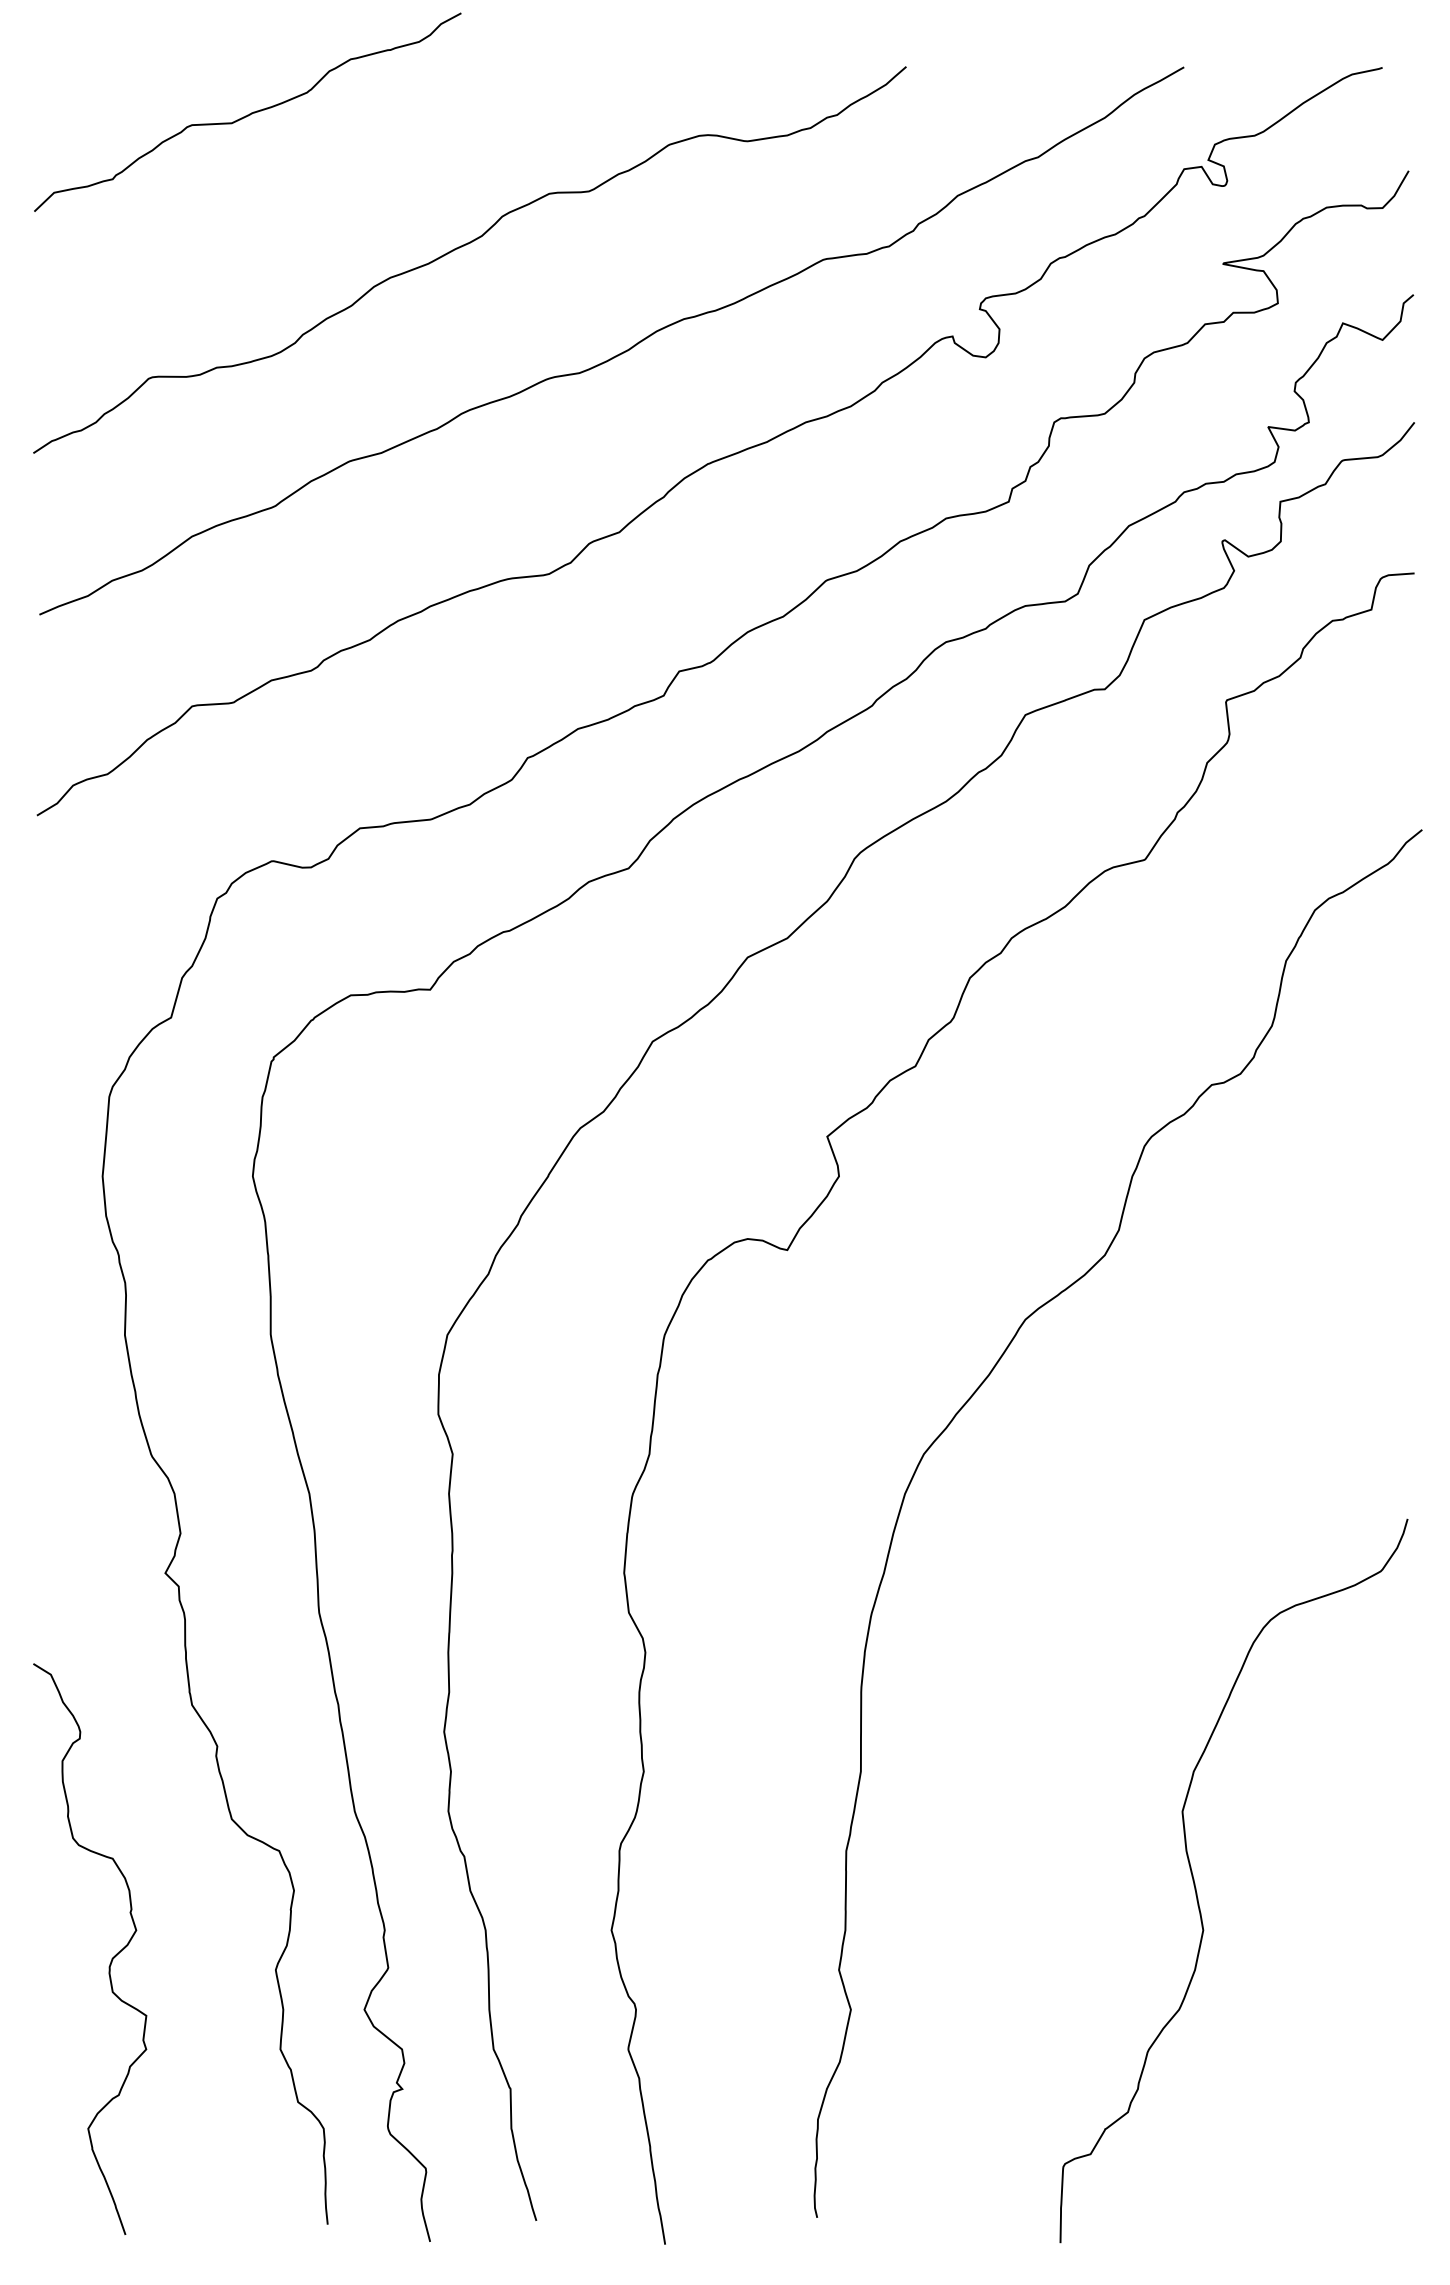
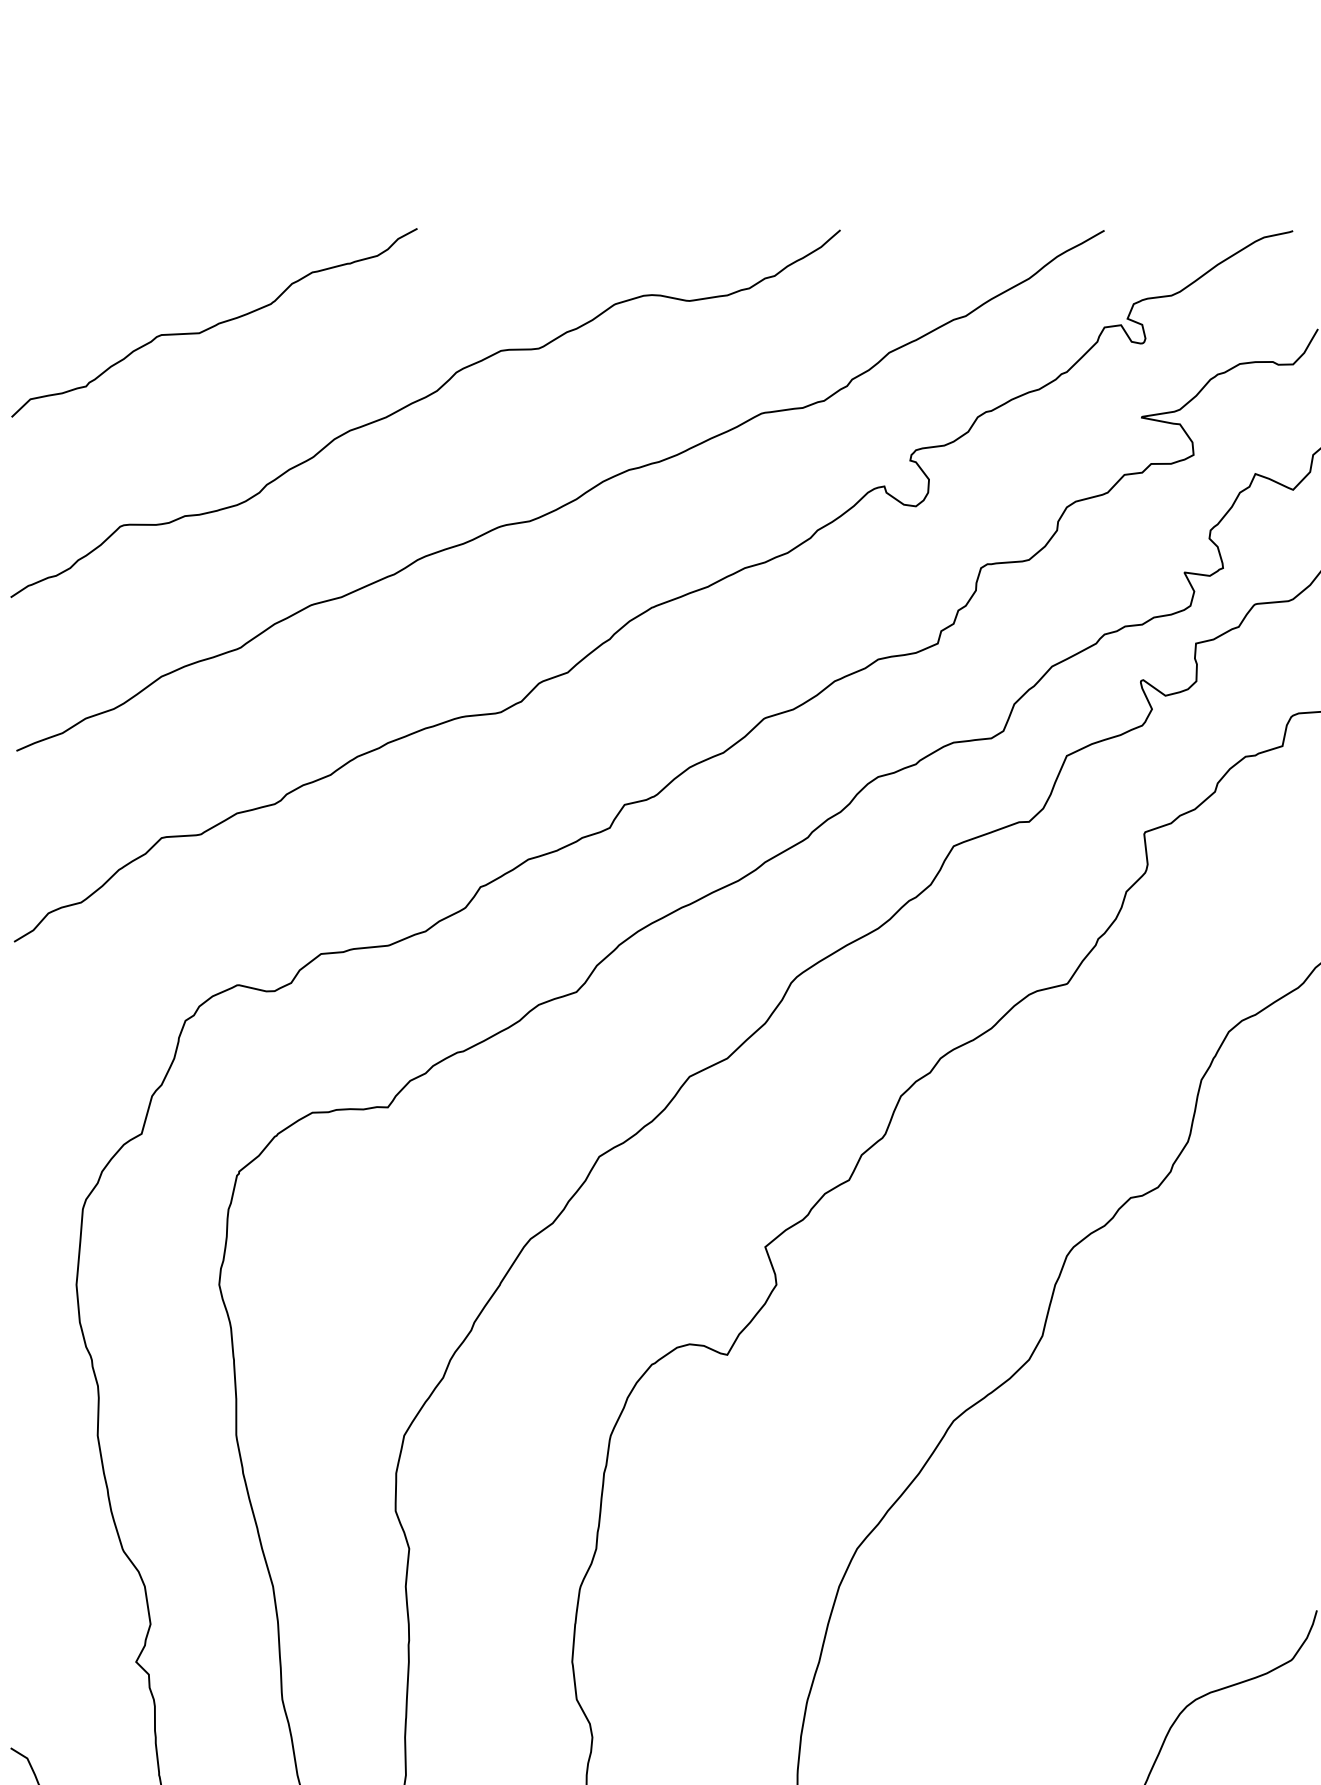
curve: (249, 113) -> (216, 323), moved

